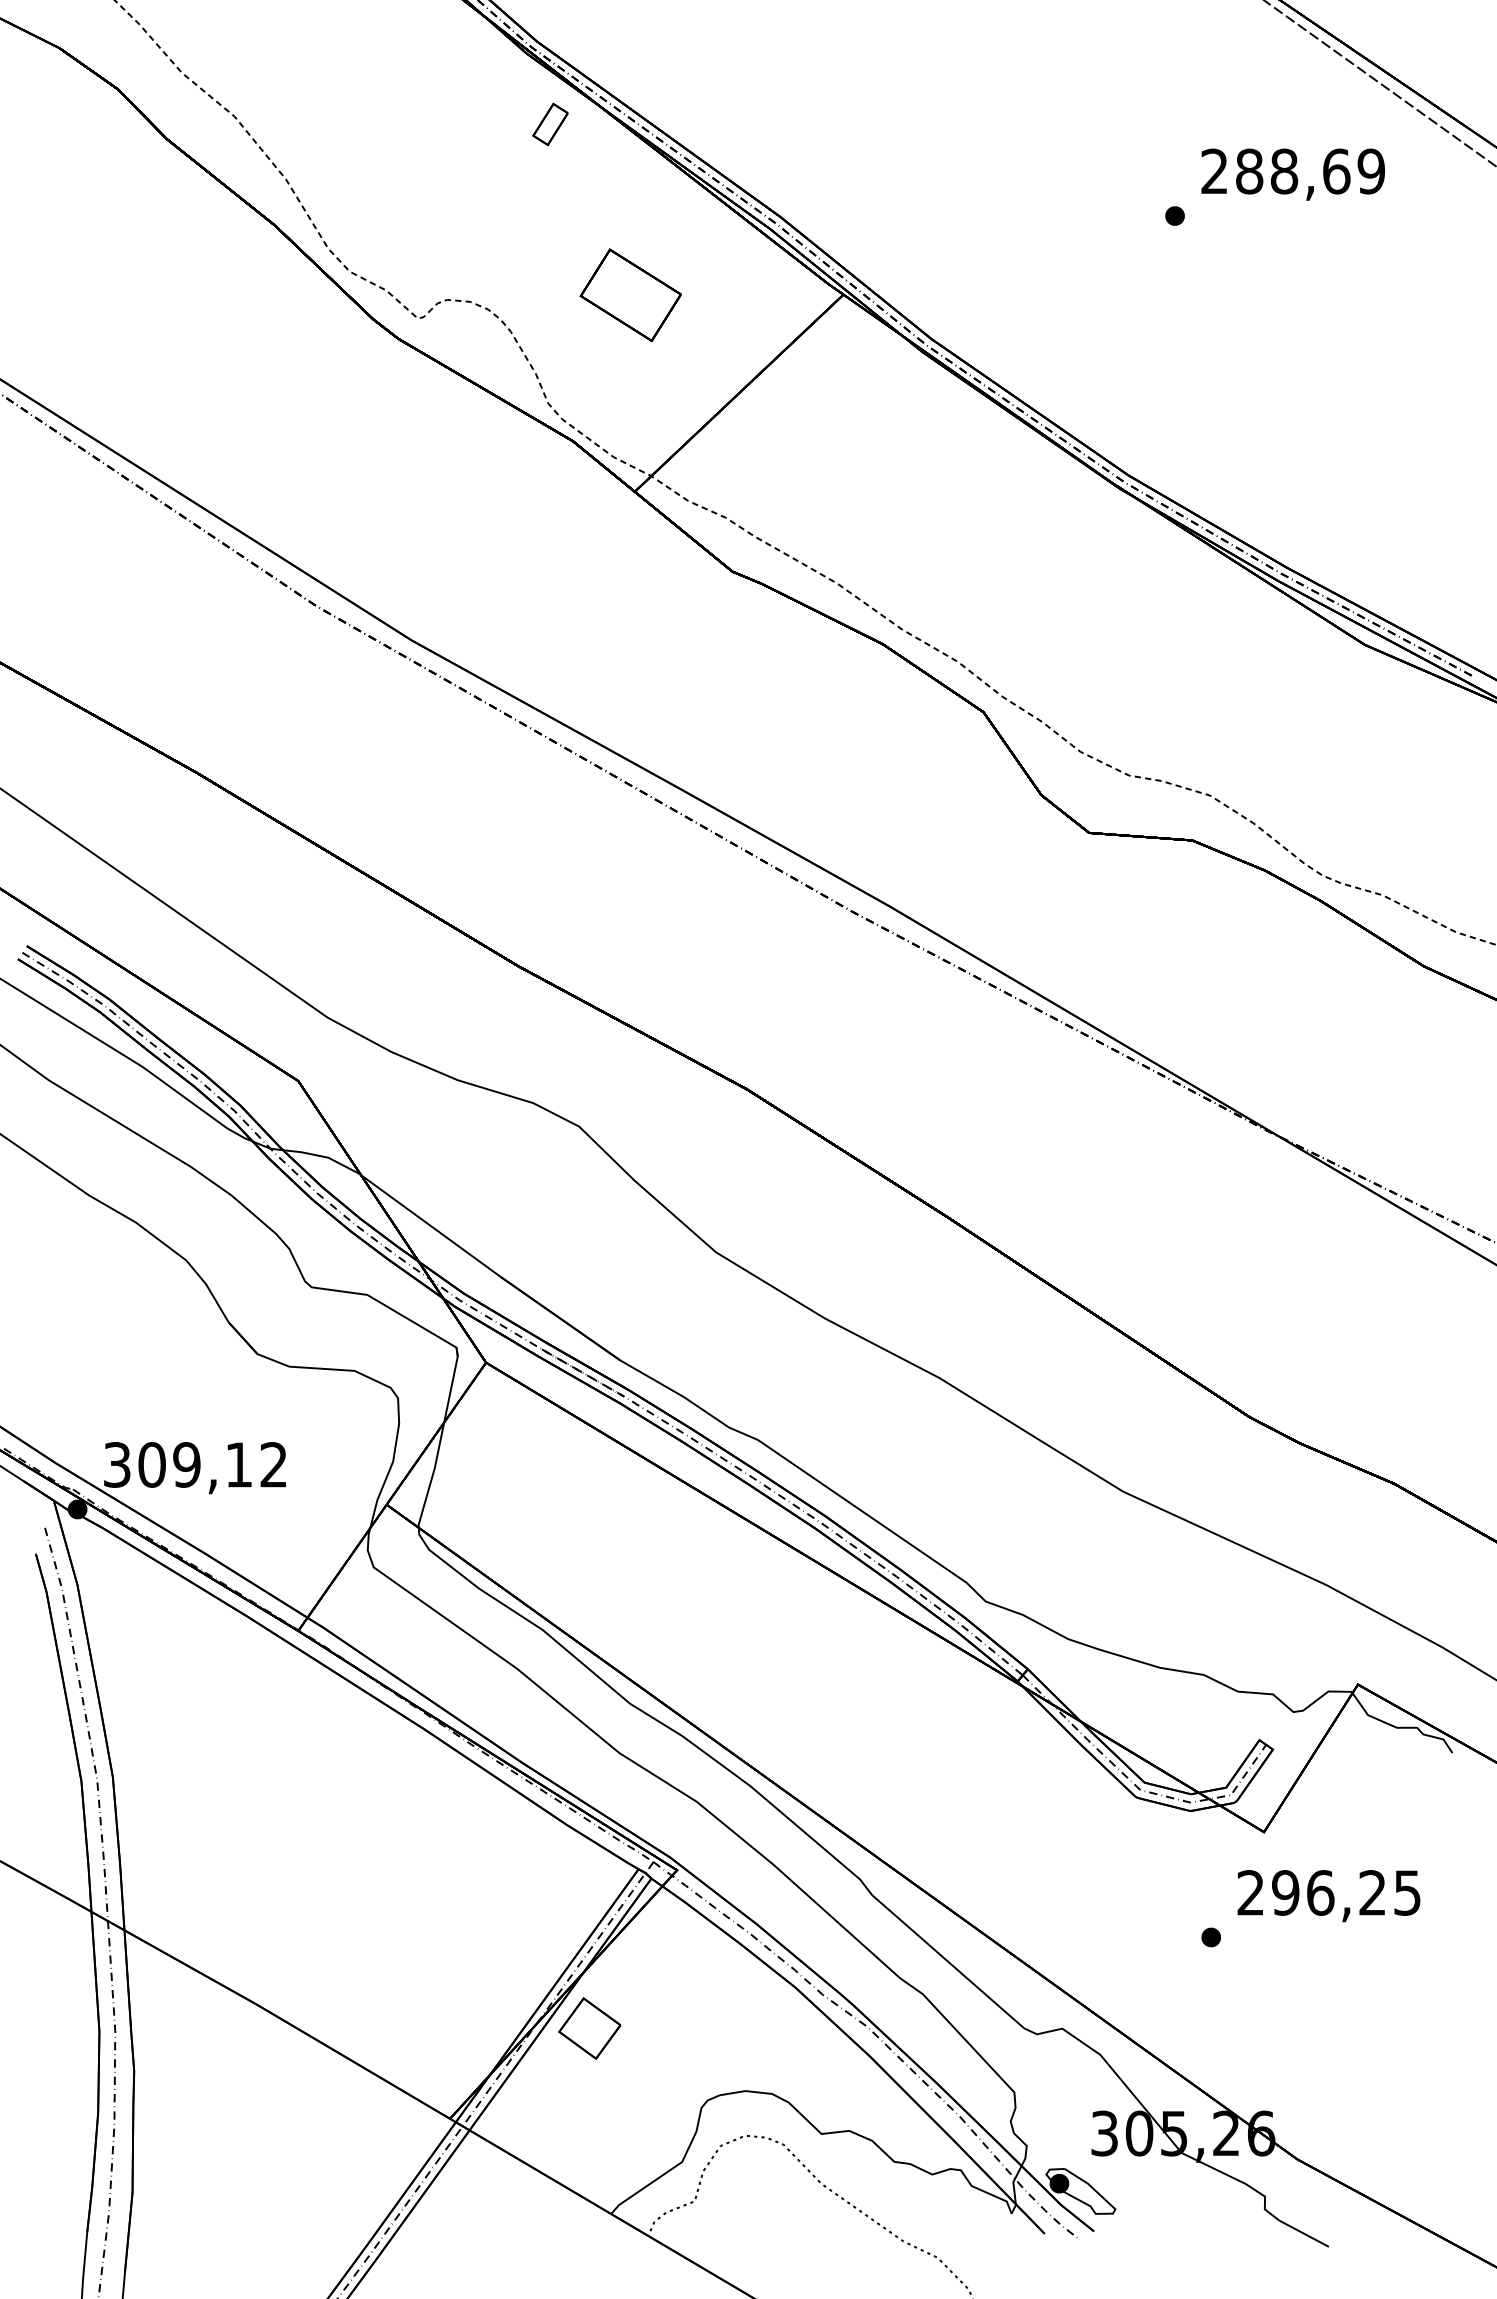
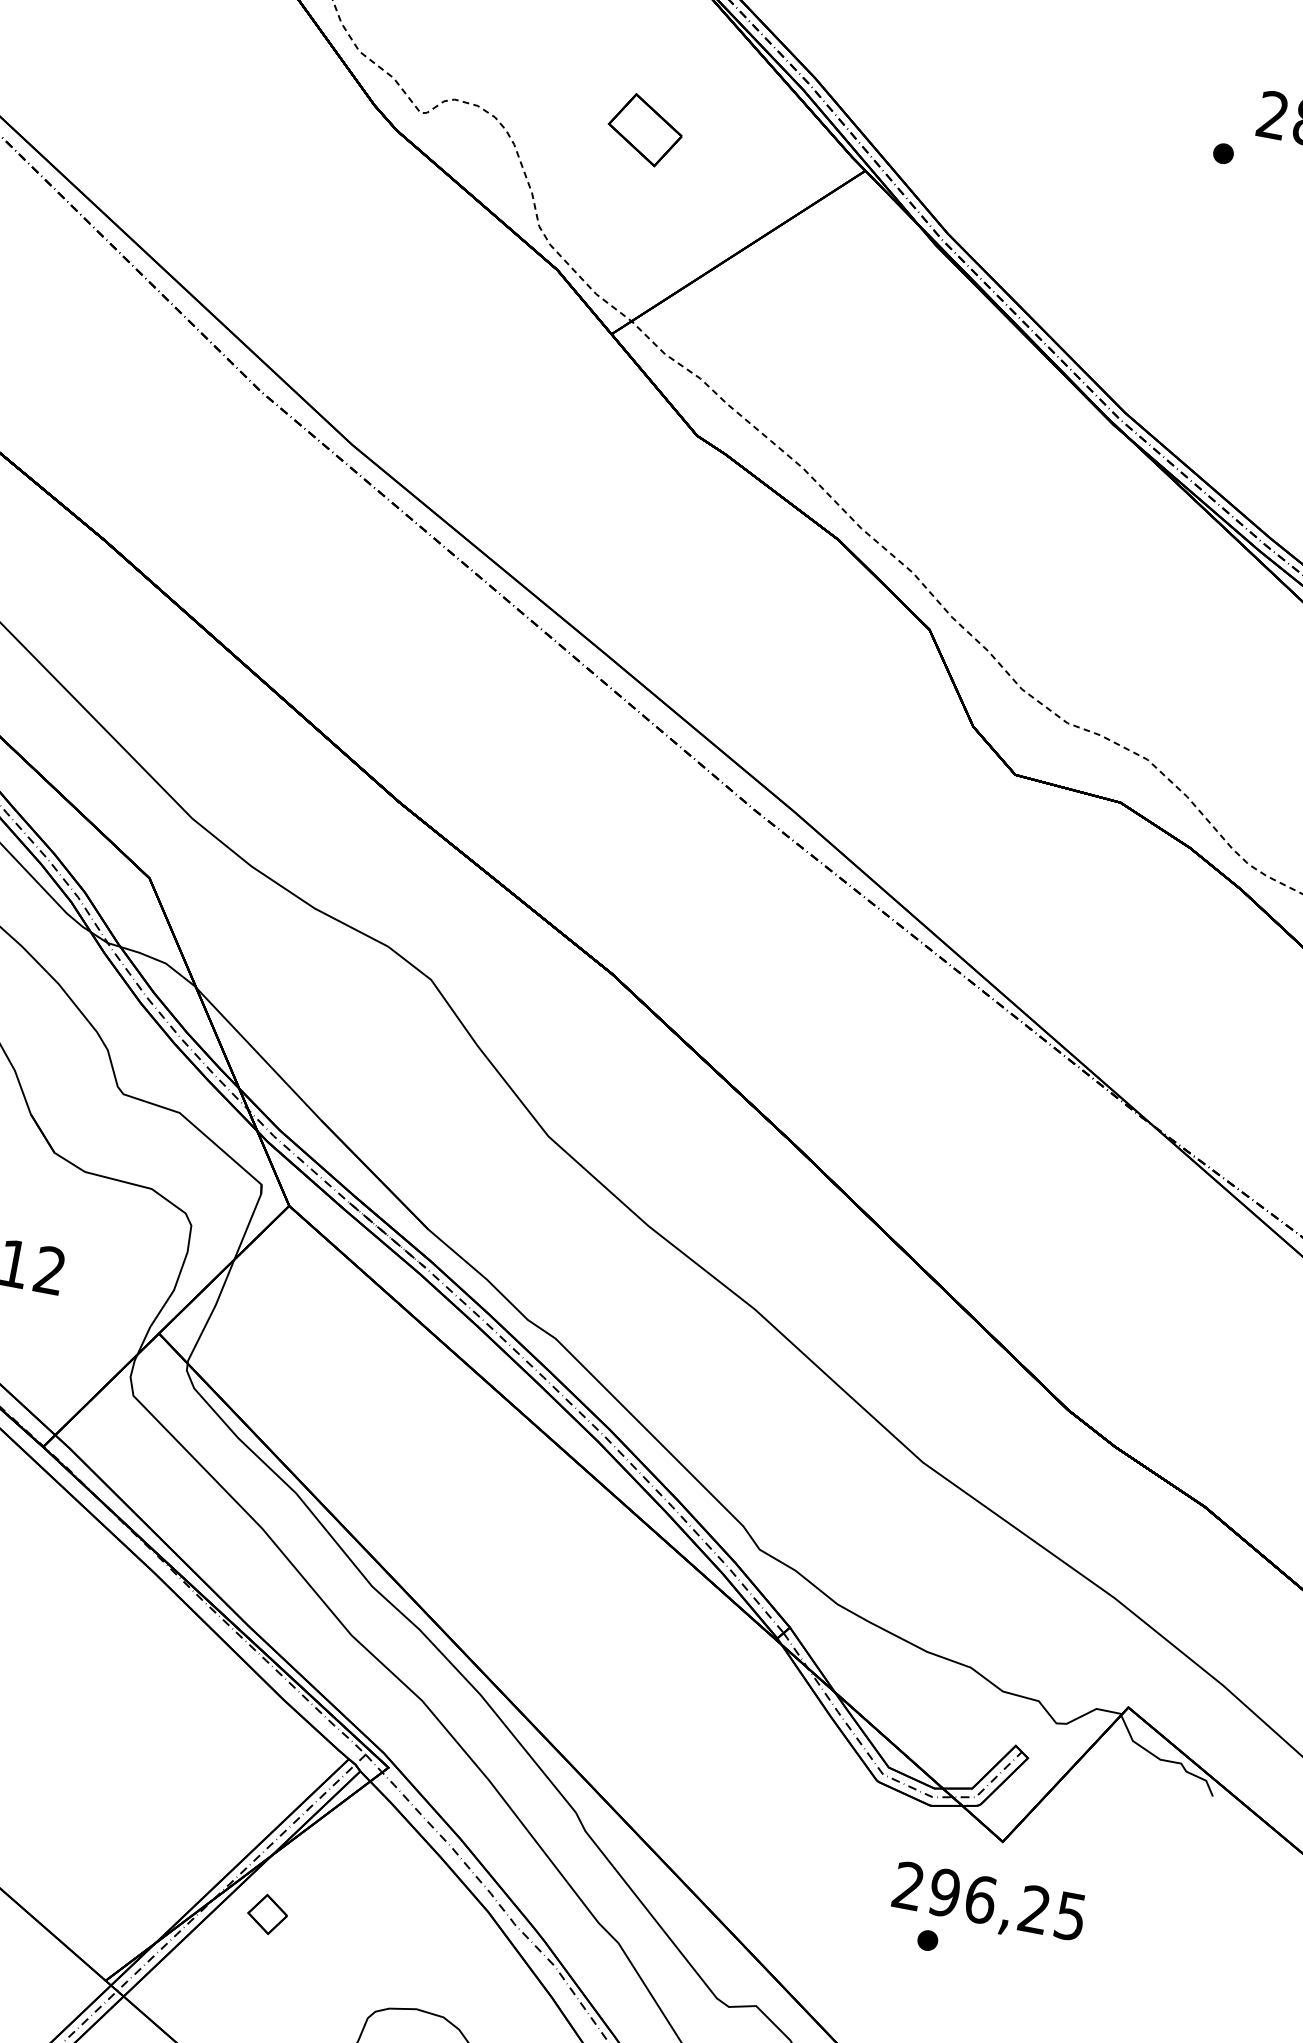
part: (630, 294) -> (645, 129), size x0.7
text: (1328, 1896) -> (988, 1904), moved
part: (589, 2028) -> (267, 1914), size x0.6

